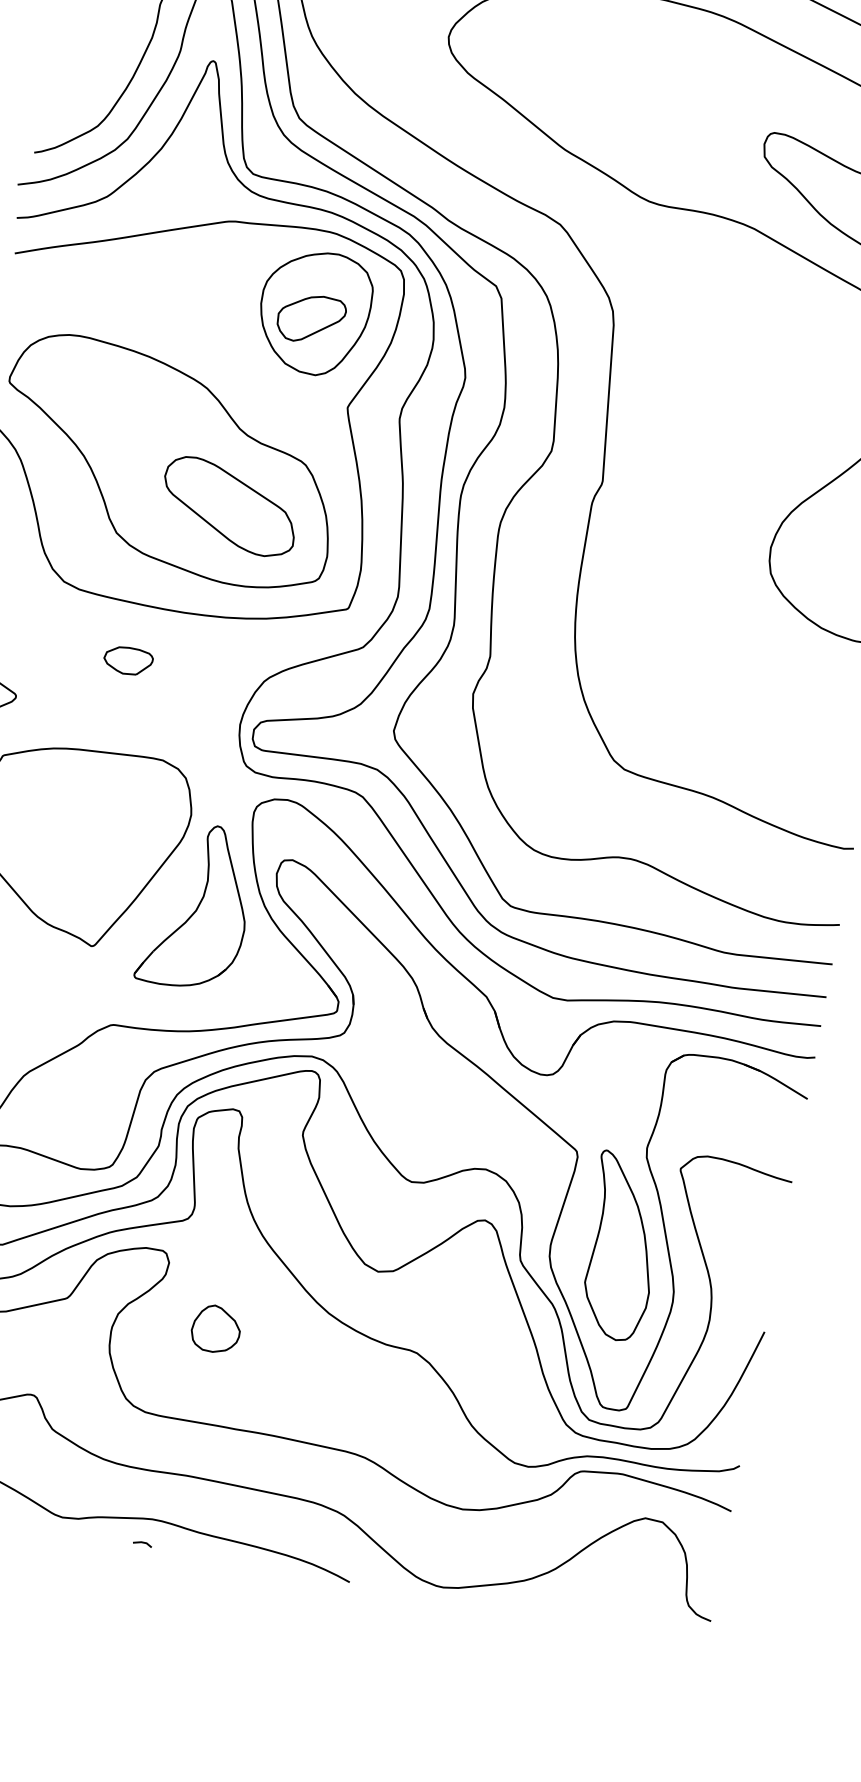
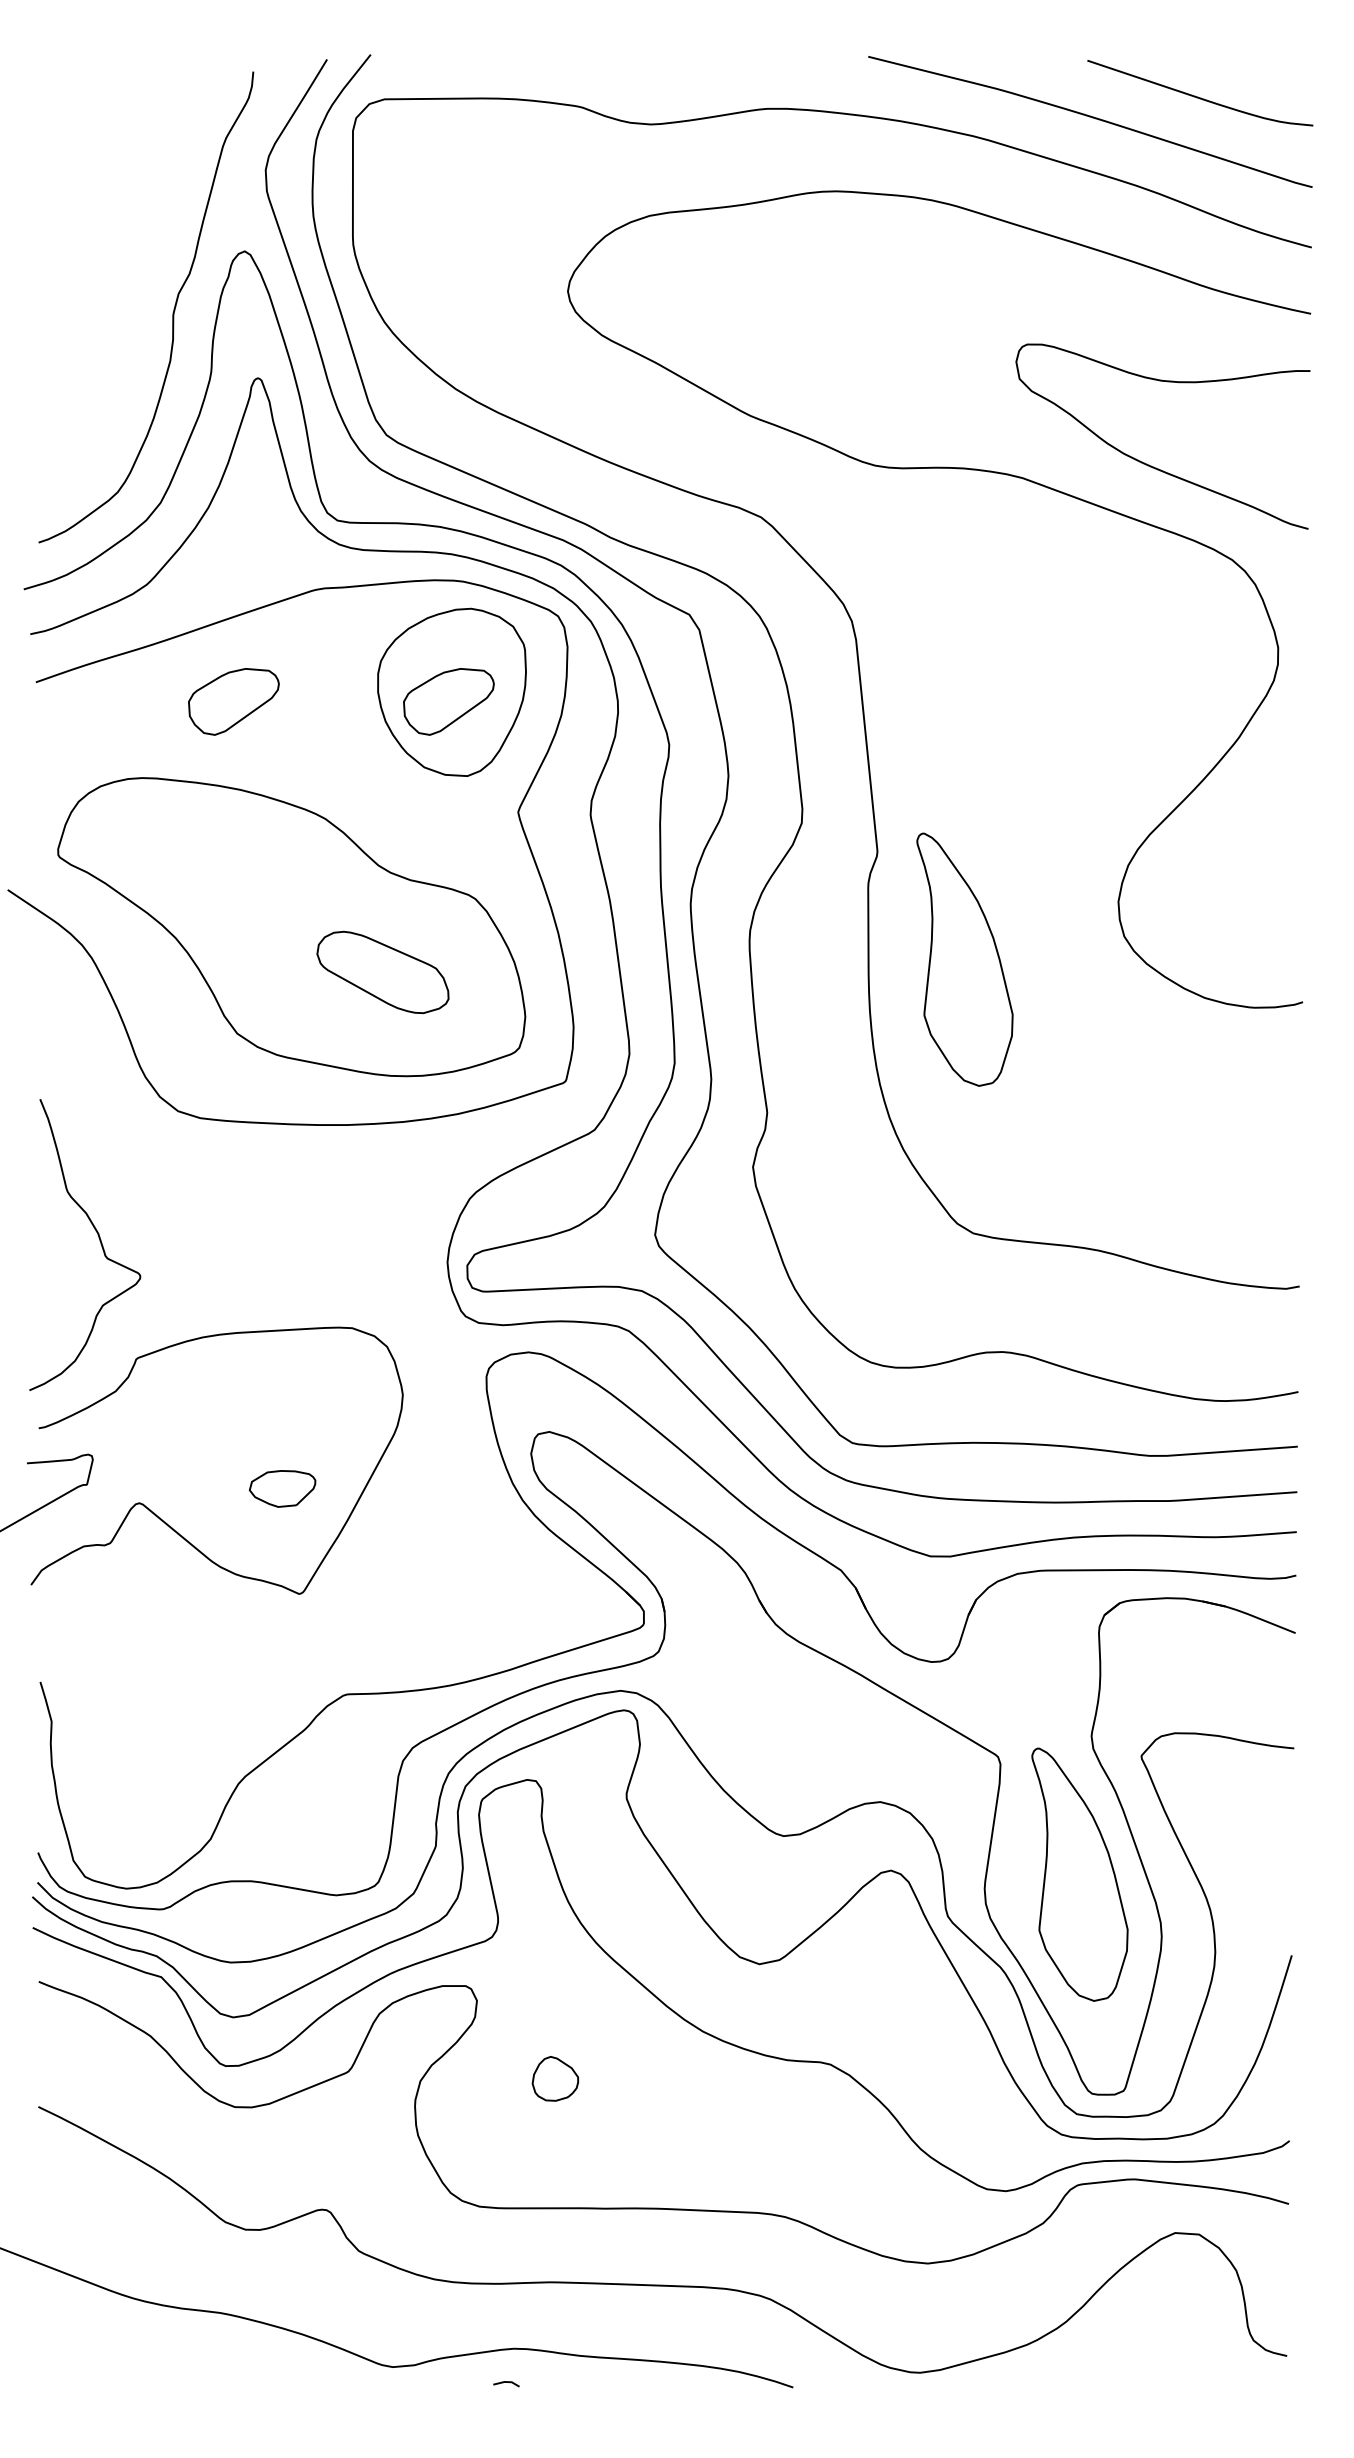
part: (155, 292) -> (233, 701), added
part: (229, 506) -> (382, 972), size x0.7
part: (652, 570) -> (964, 959), added
part: (128, 660) -> (282, 1488), moved
part: (196, 906) -> (431, 1516), removed
part: (216, 1328) -> (555, 2078), size x0.7

